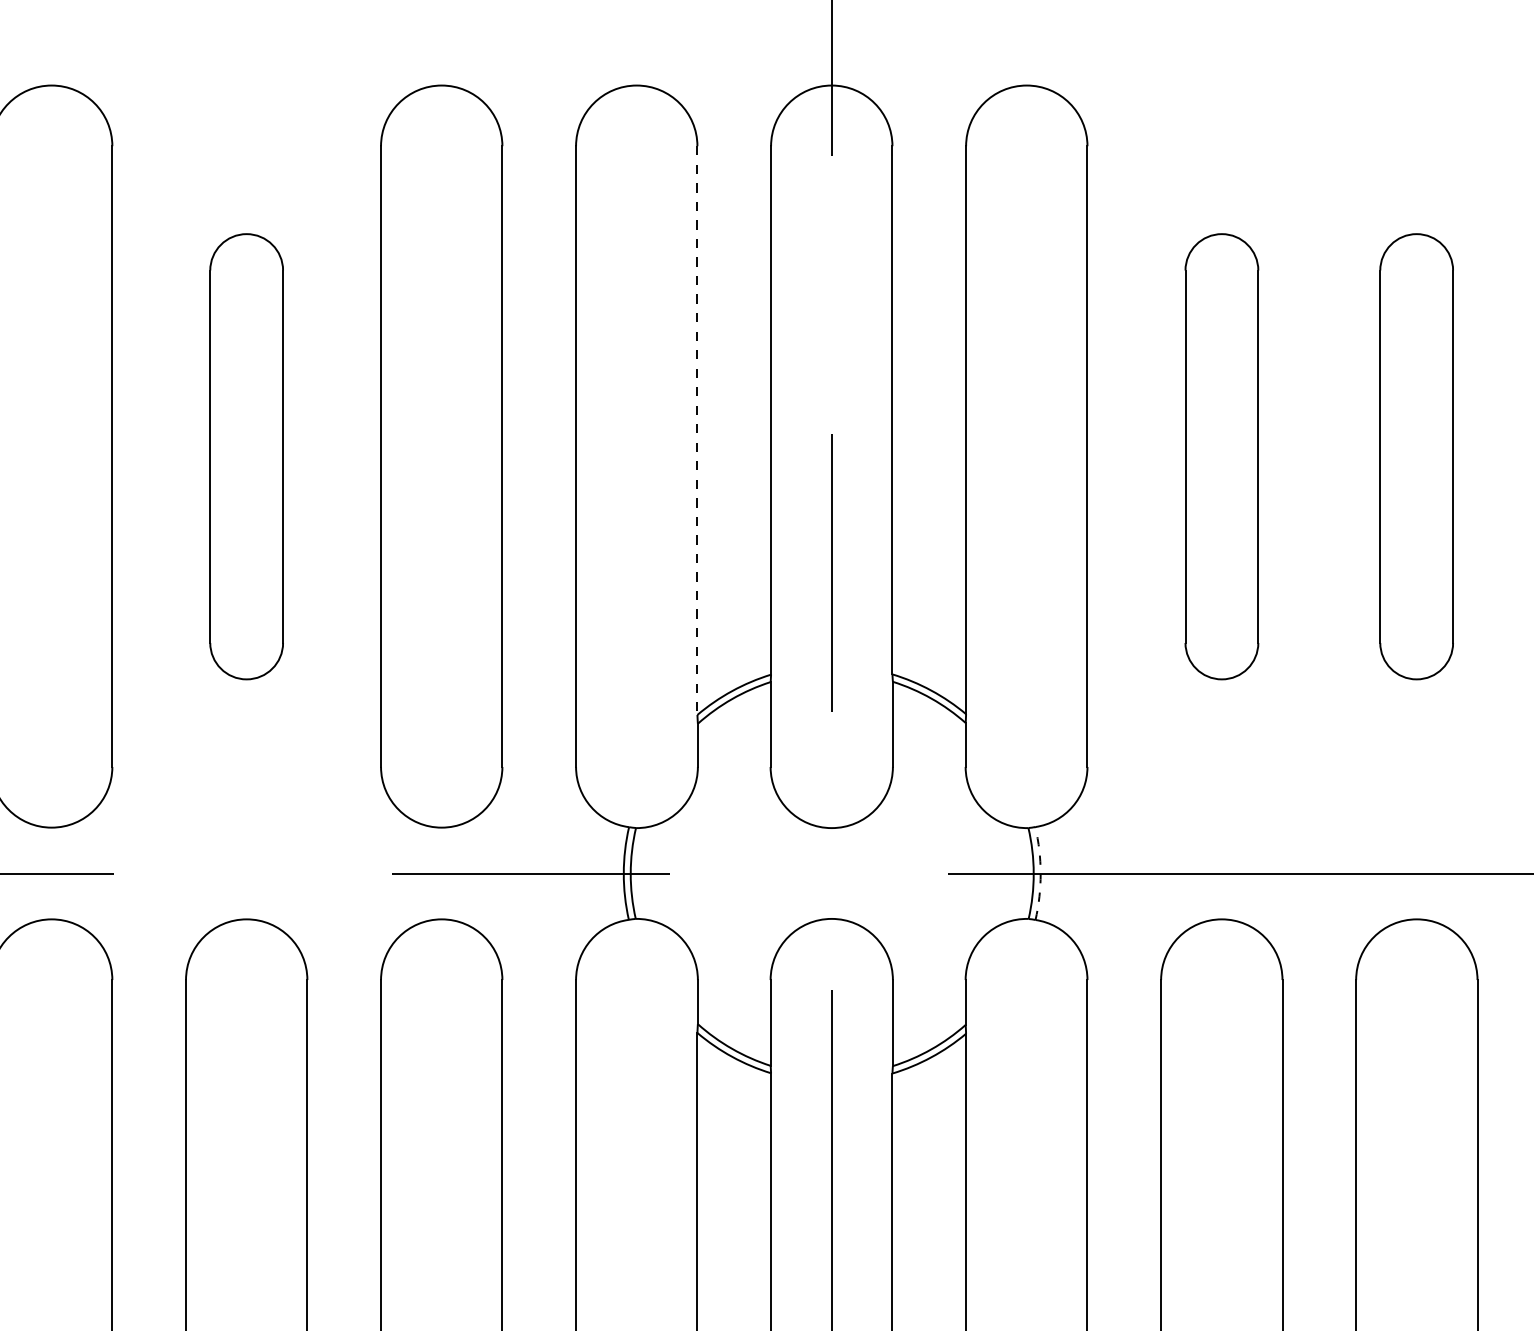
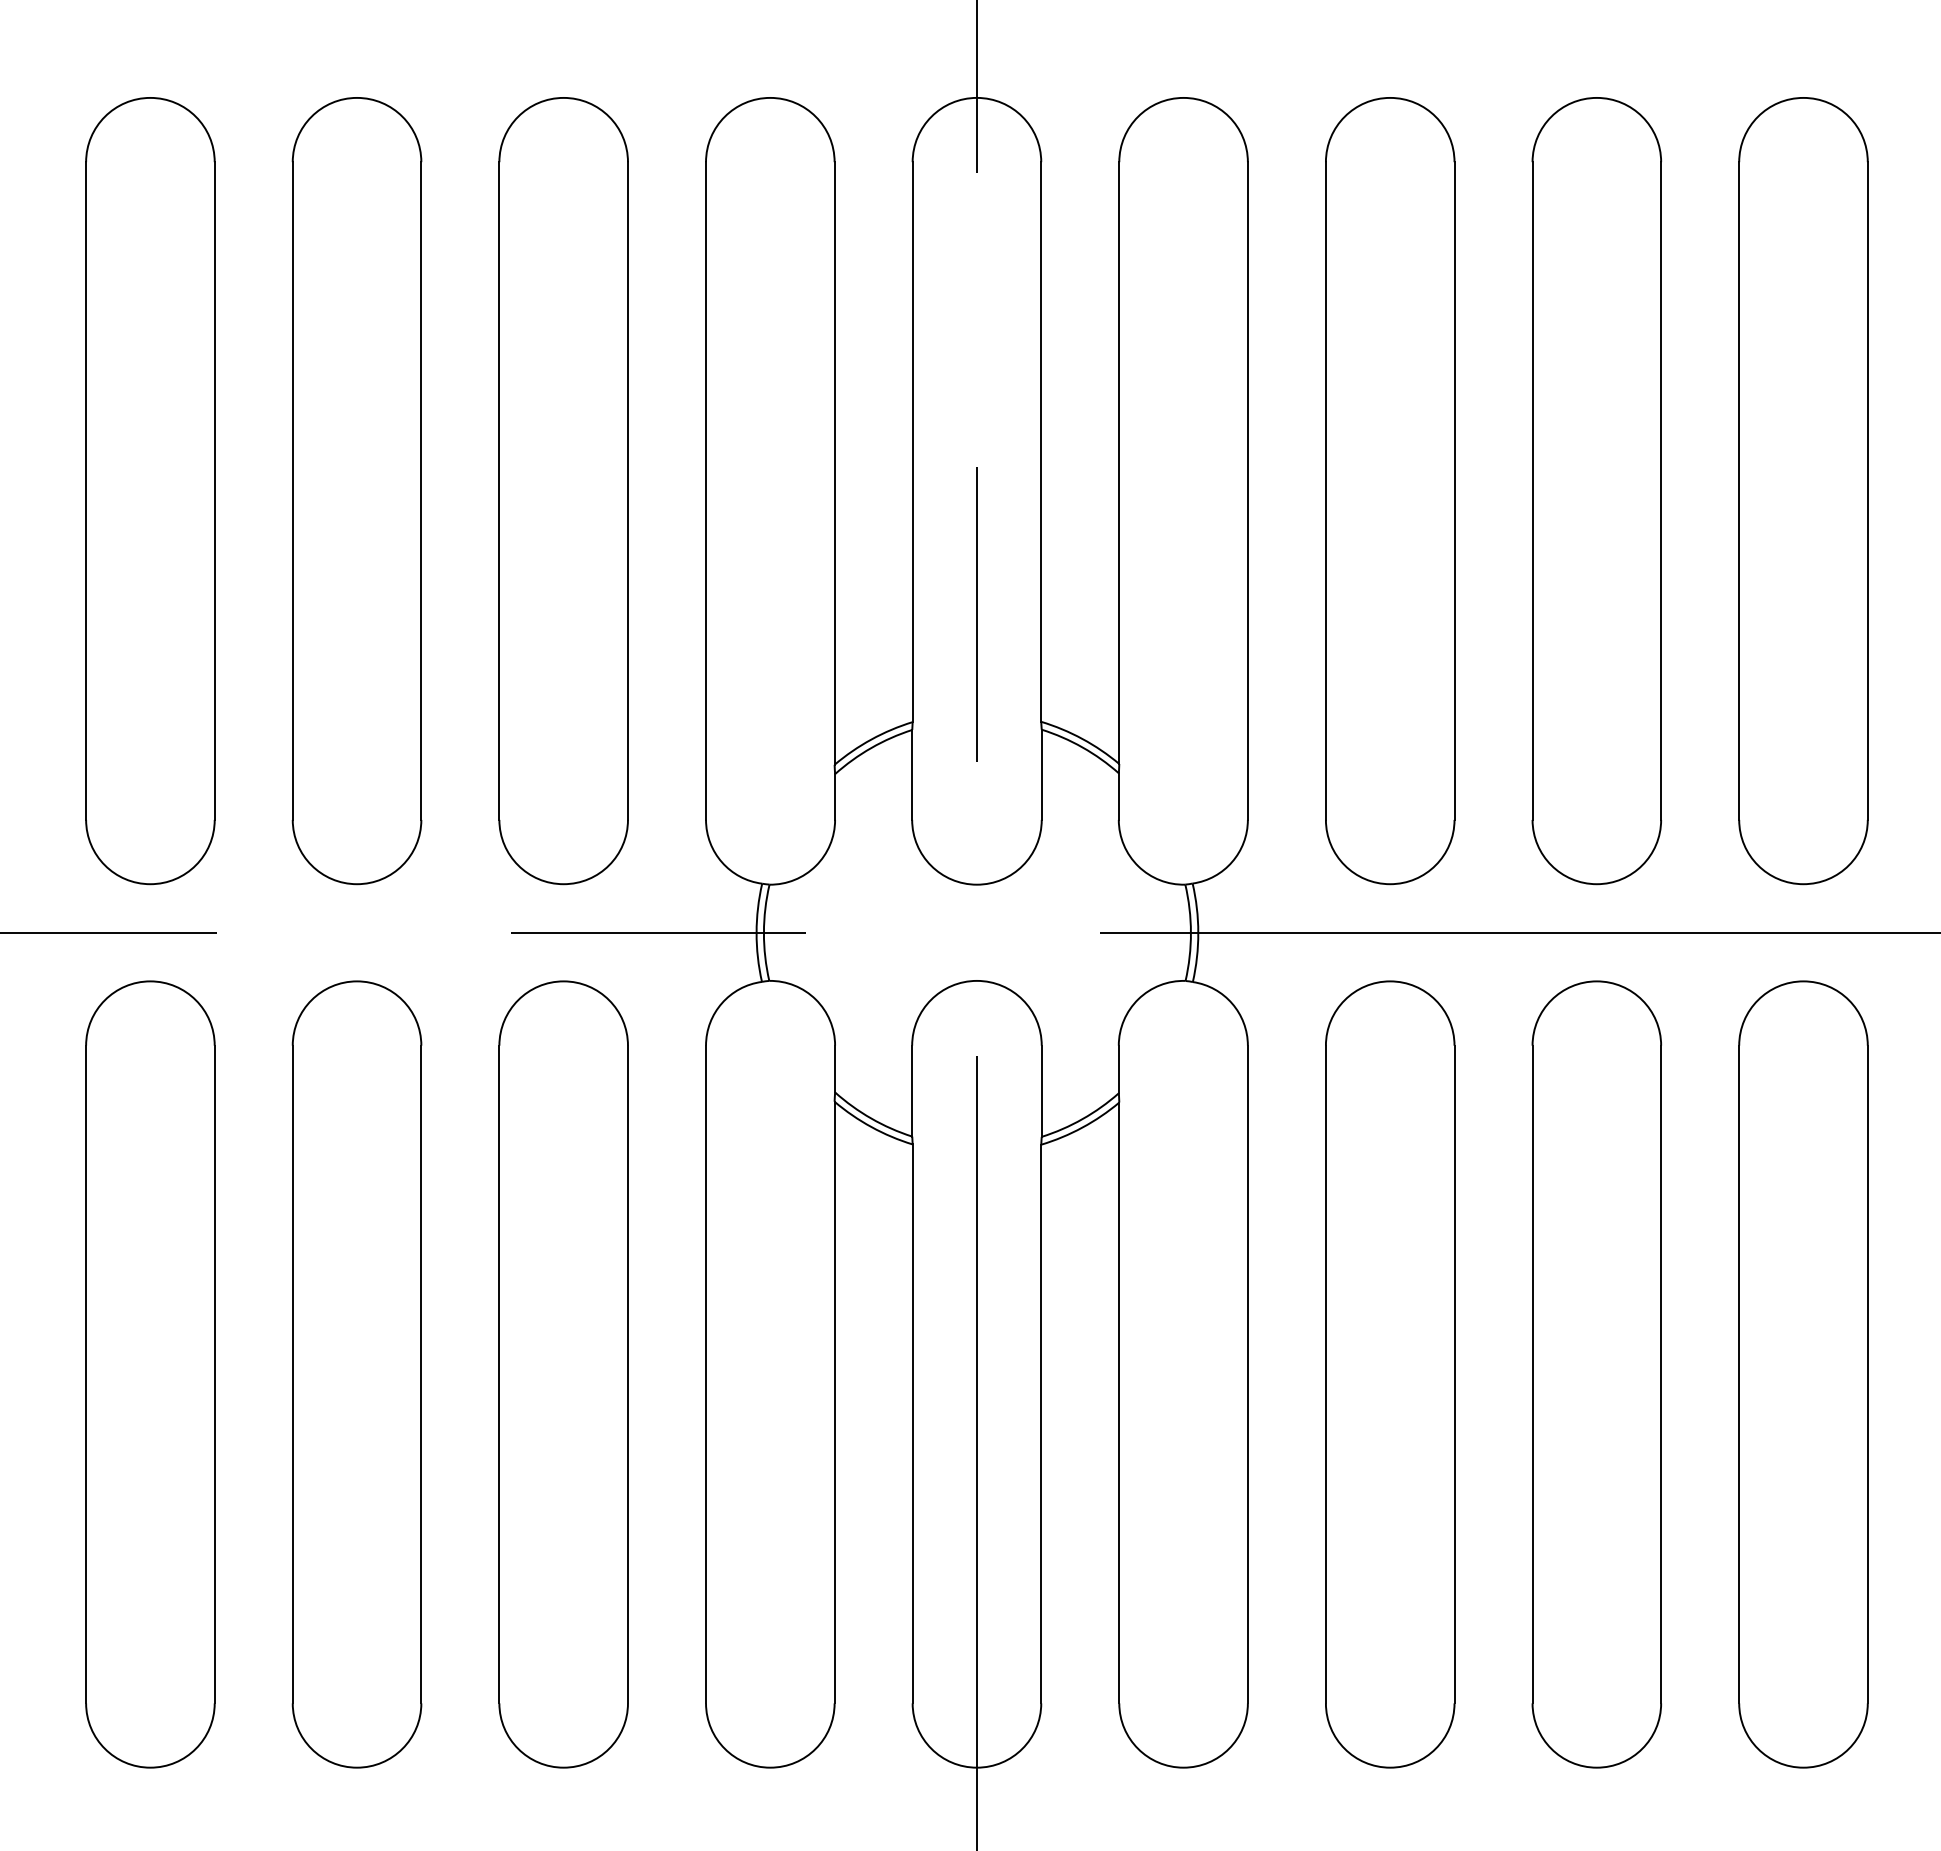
line: (697, 431) -> (834, 464), dashed -> solid
part: (246, 457) -> (356, 491), size x1.67
part: (1222, 457) -> (1390, 491), size x1.67
part: (1416, 457) -> (1596, 491), size x1.67
arc: (1040, 873) -> (1198, 932), dashed -> solid

